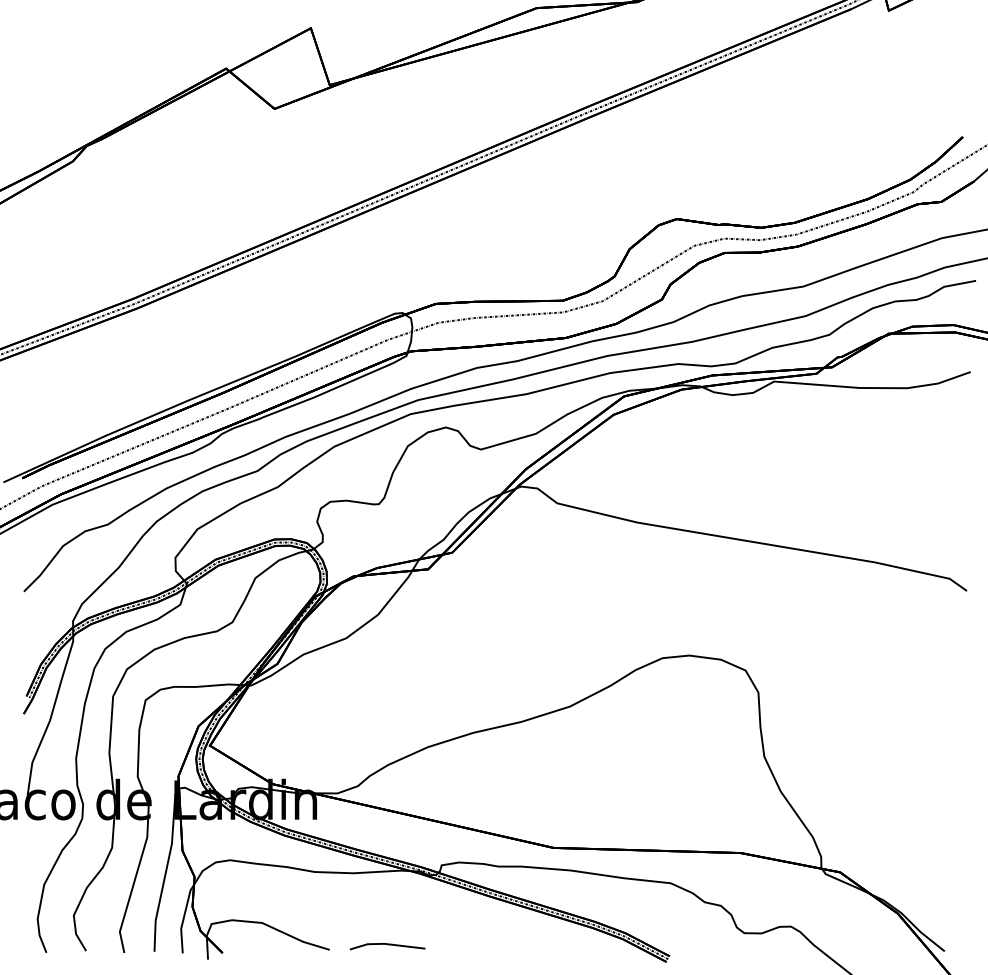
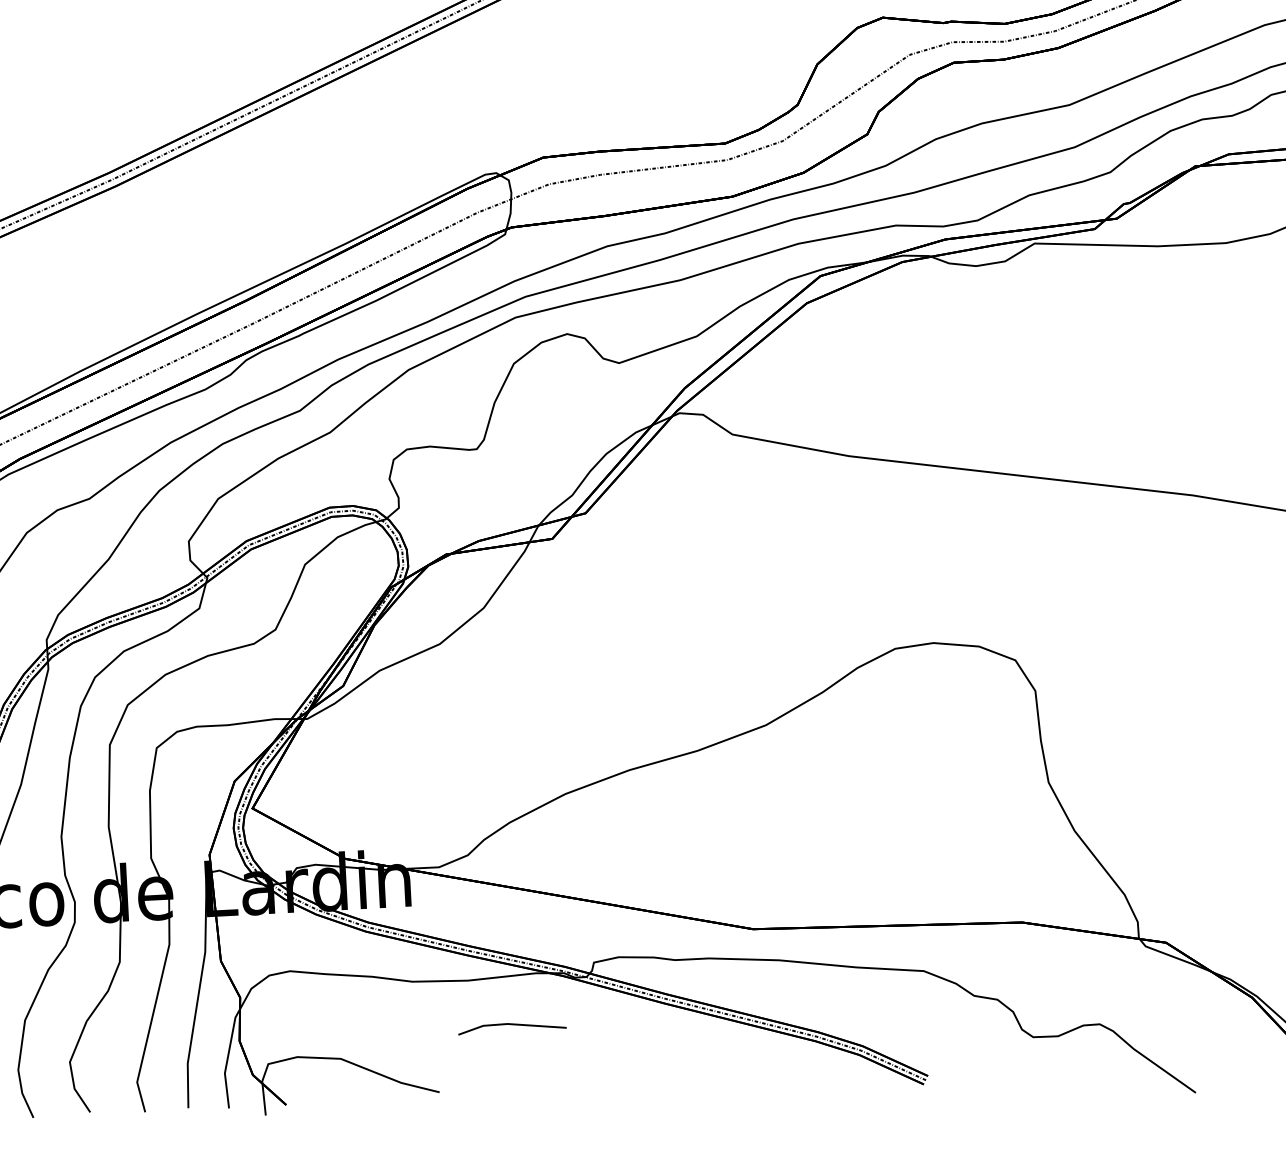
line: (387, 945) -> (512, 1026), moved

